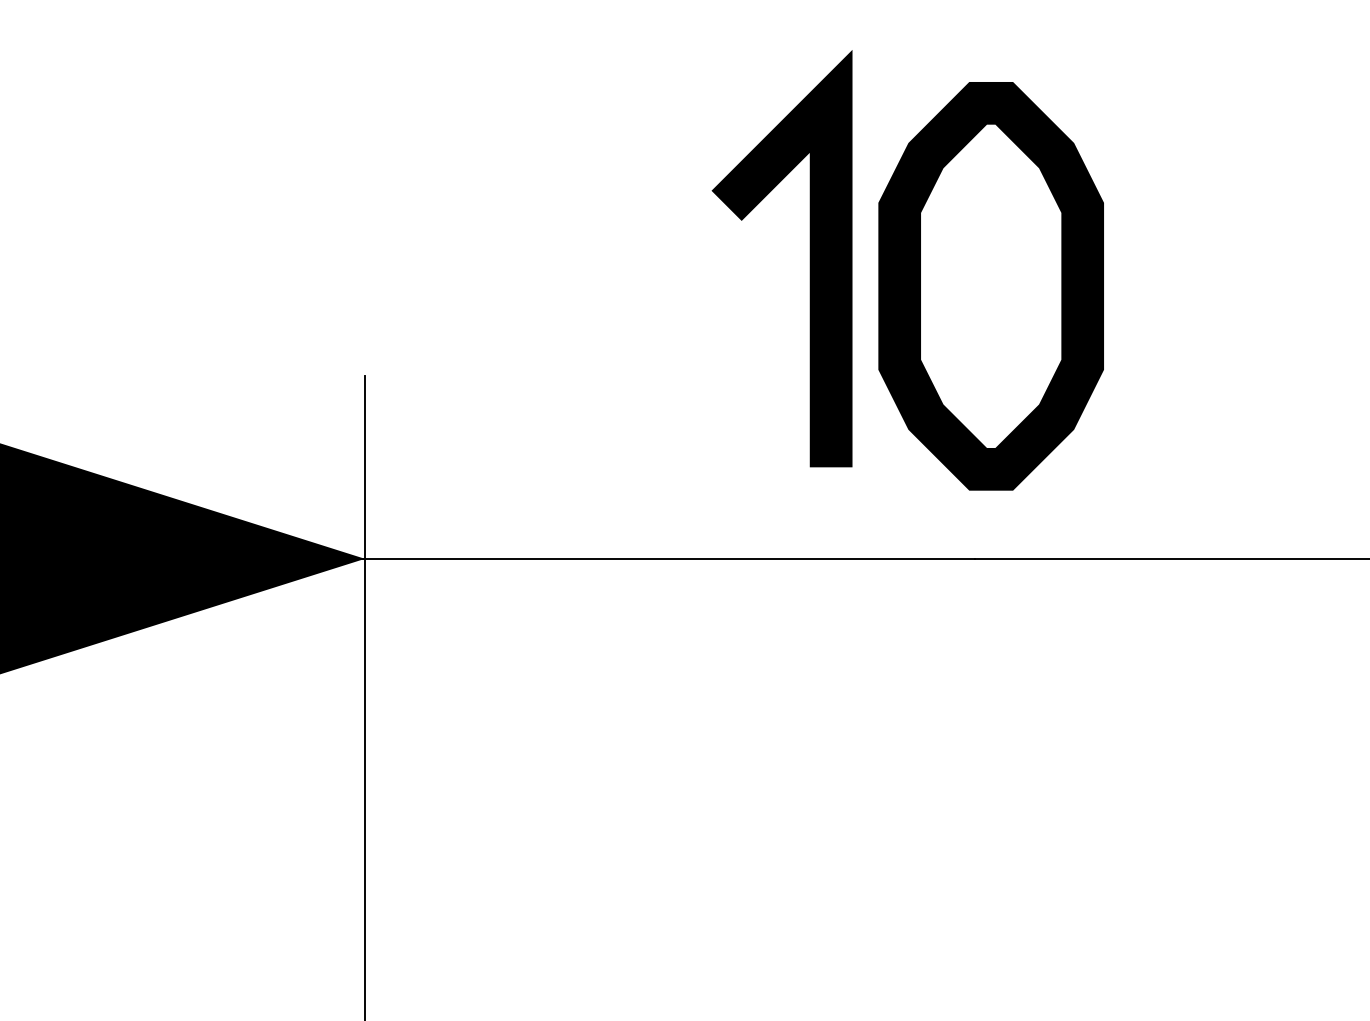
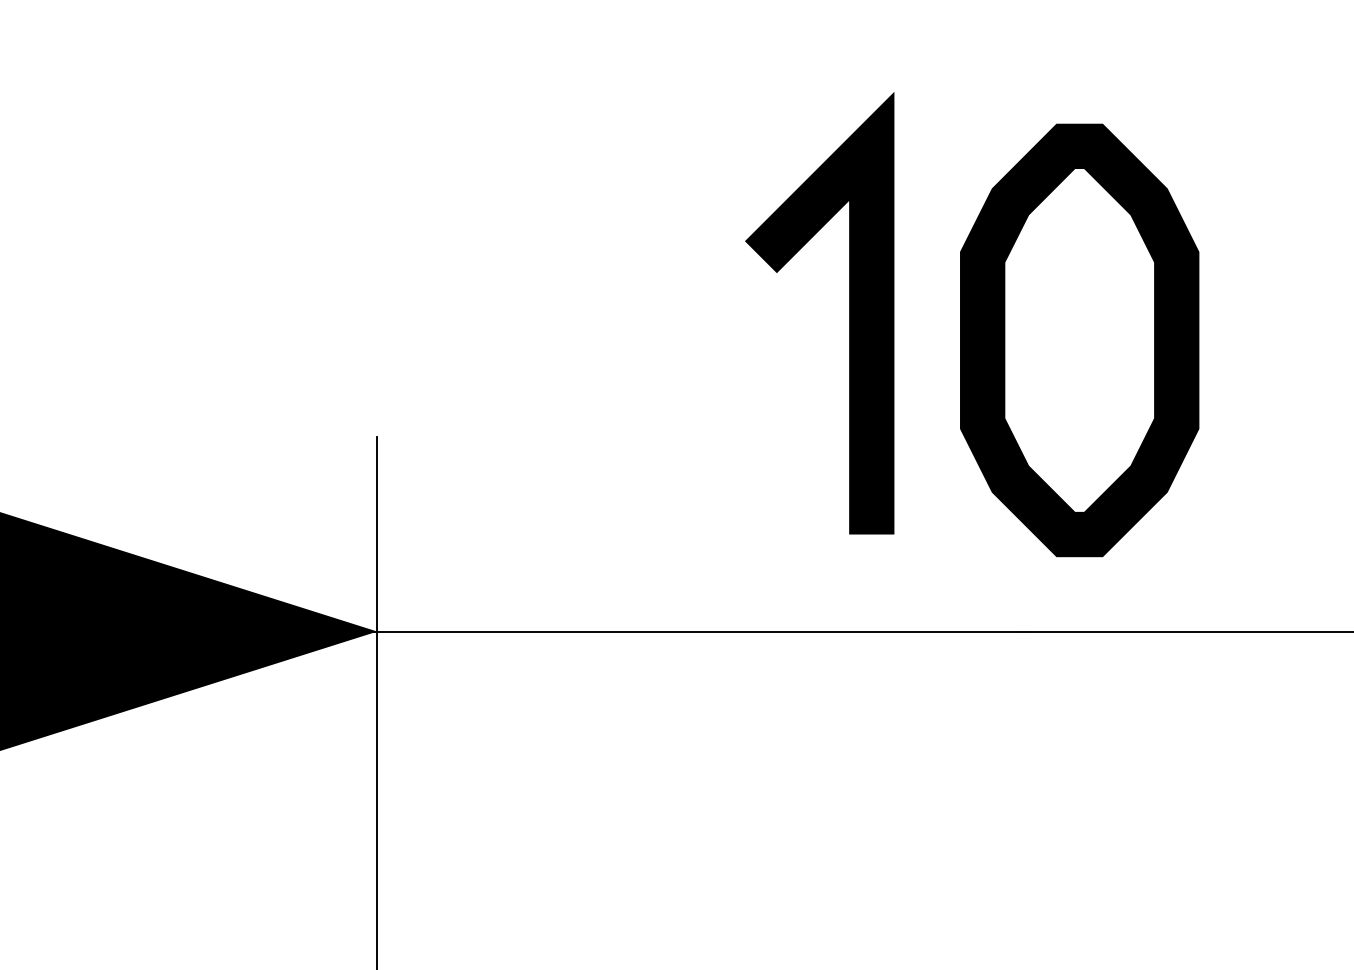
part: (990, 286) -> (1078, 340), moved

